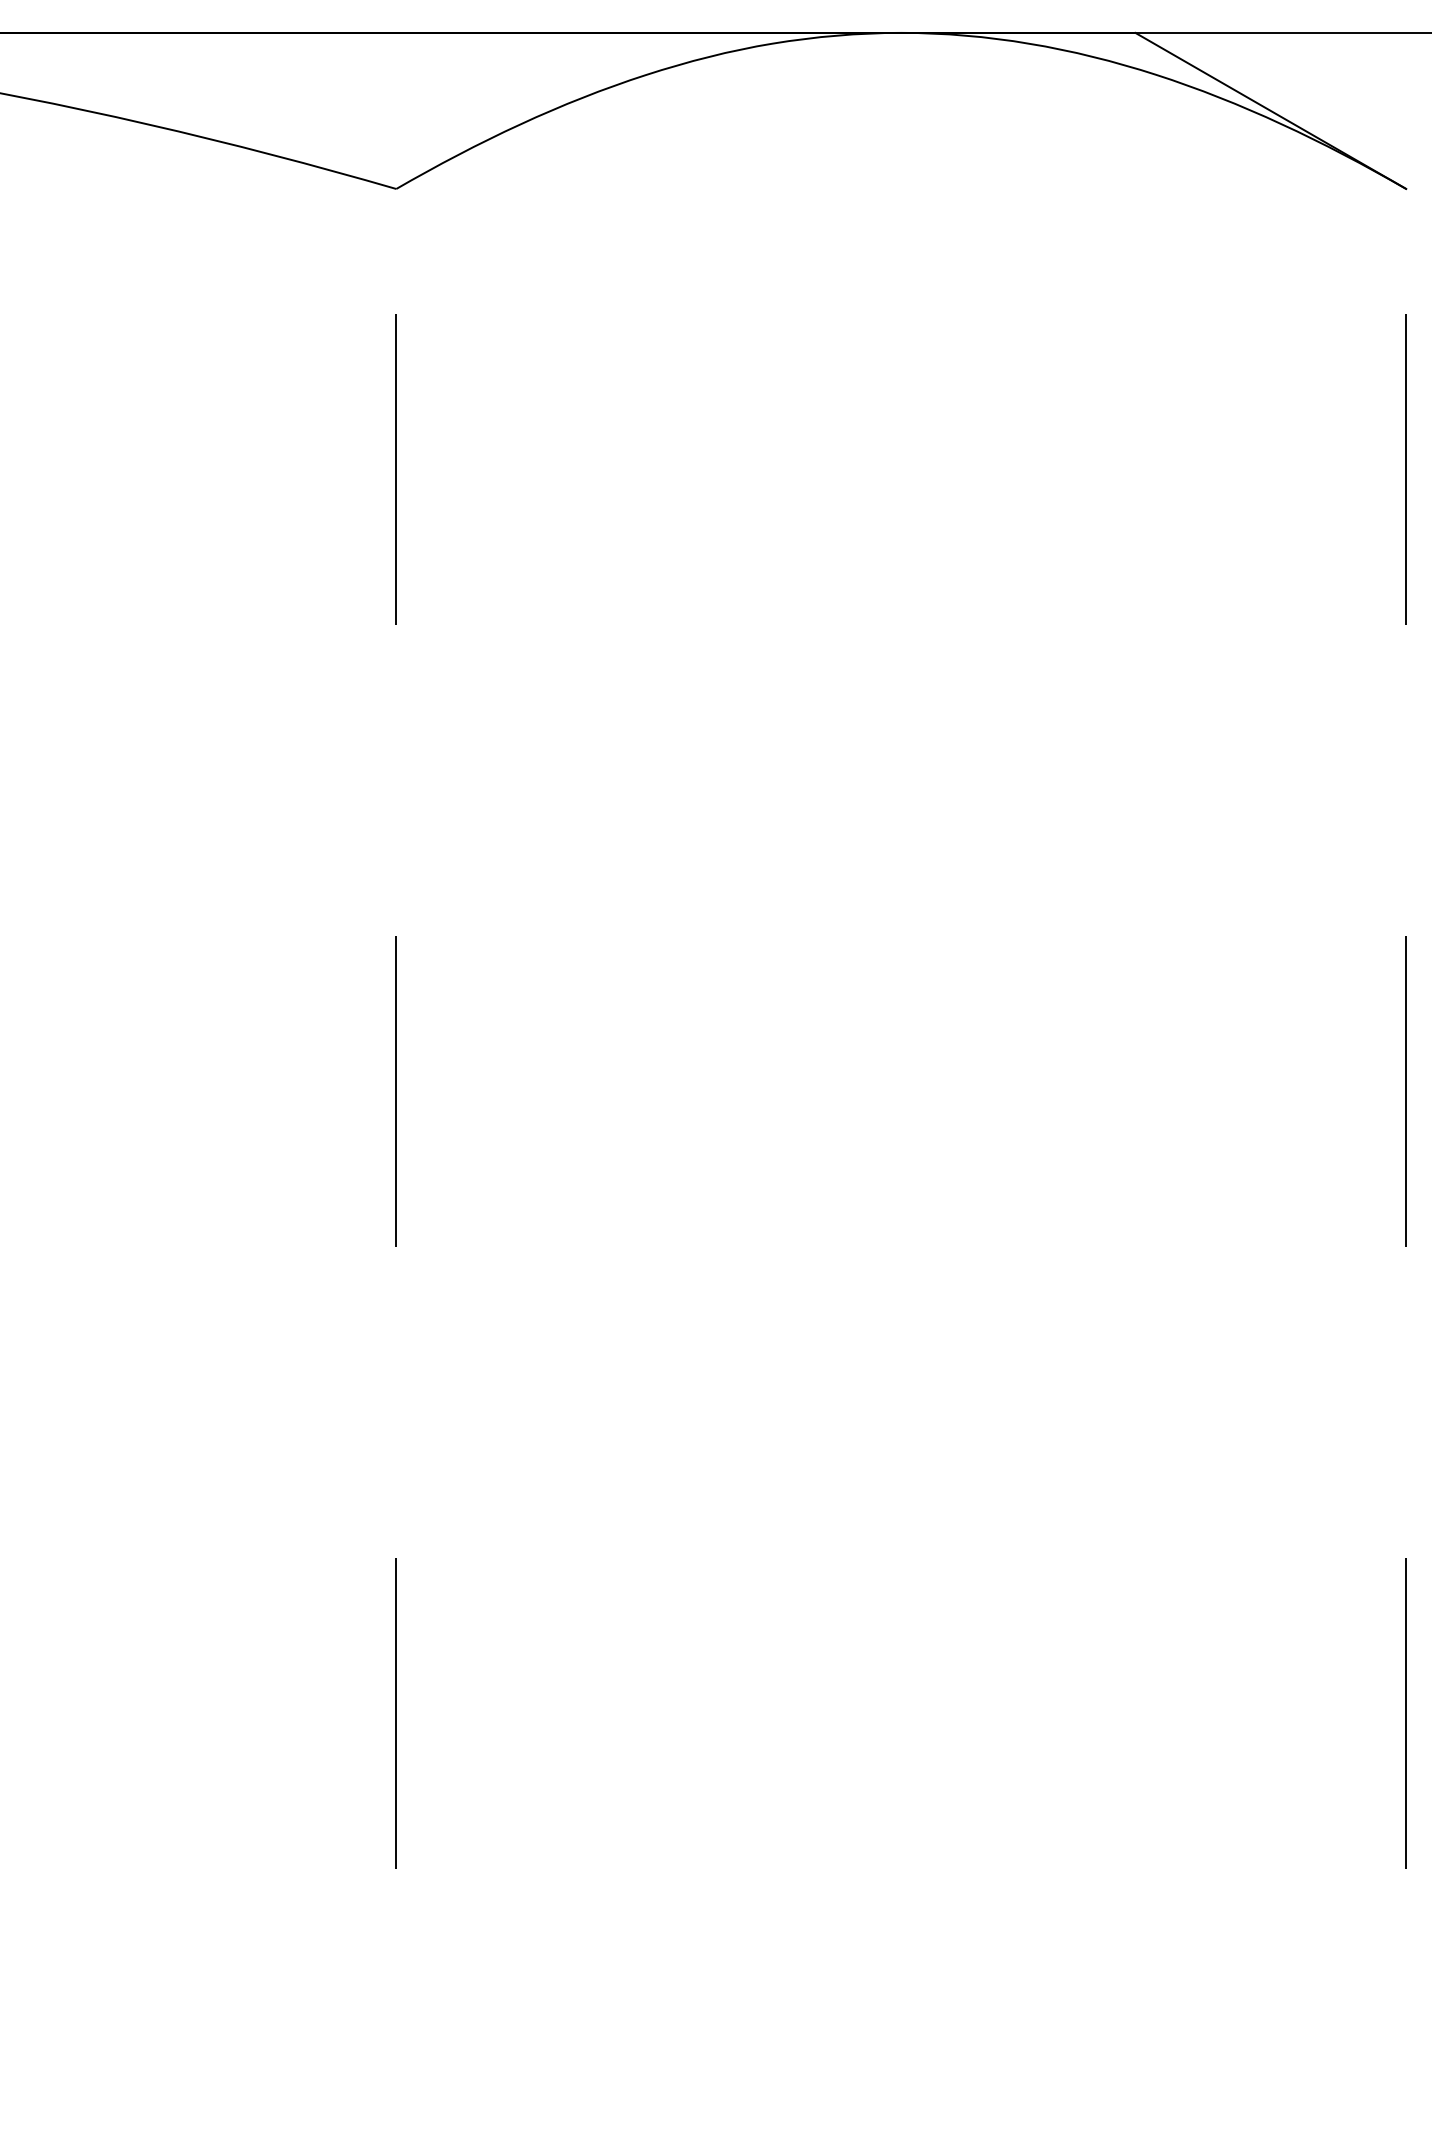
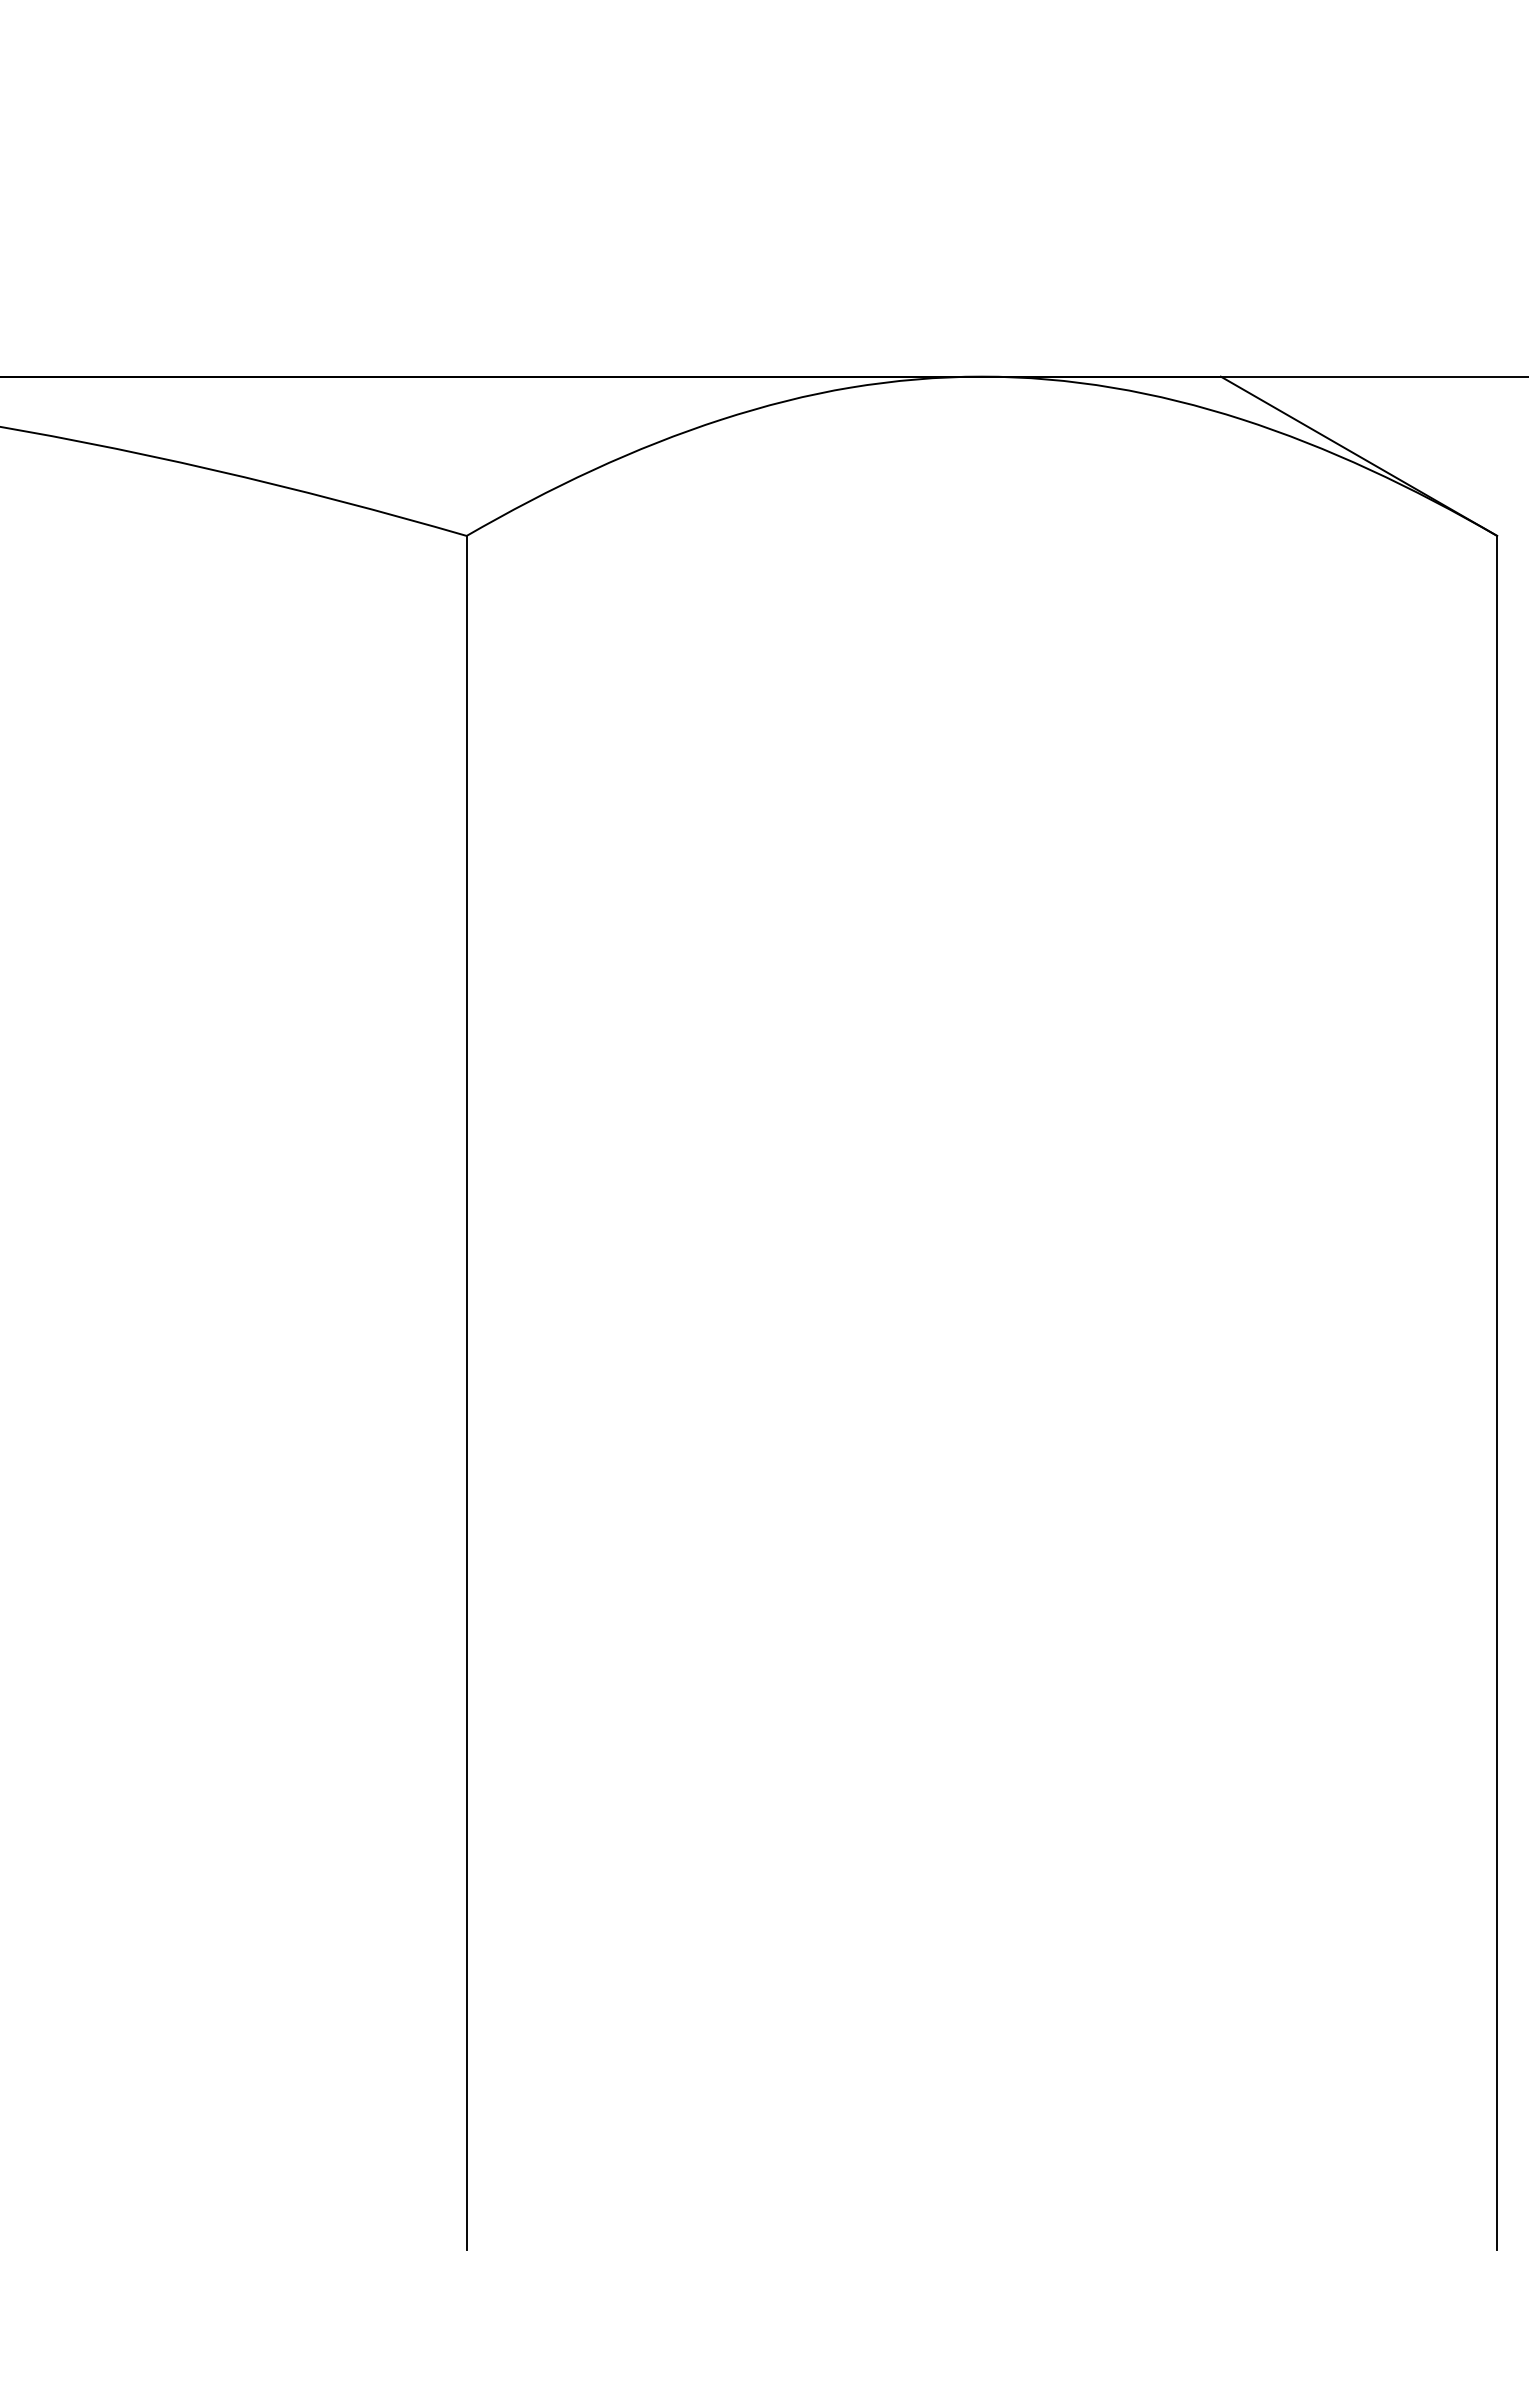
line: (396, 1028) -> (466, 1392), dashed -> solid
line: (1406, 1028) -> (1497, 1392), dashed -> solid

